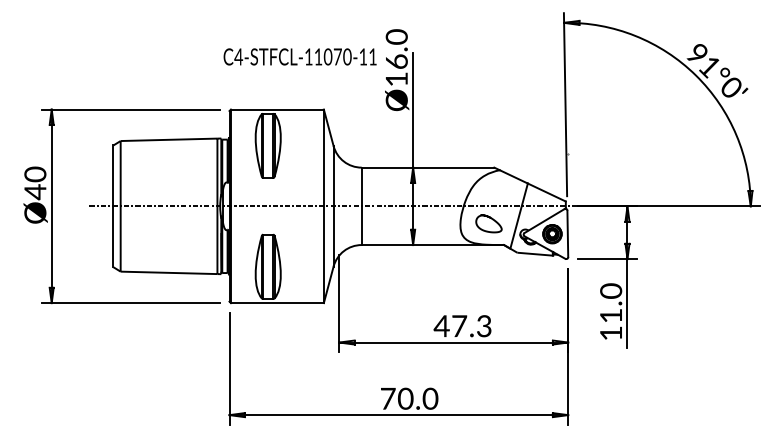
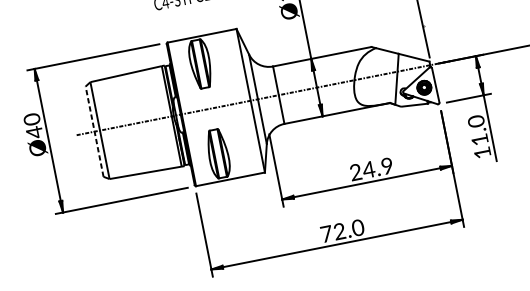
line: (113, 206) -> (94, 131), solid -> dashed
curve: (491, 219) -> (377, 85), removed
text: (462, 326) -> (371, 169), 47.3 -> 24.9
text: (405, 398) -> (339, 231), 70.0 -> 72.0

